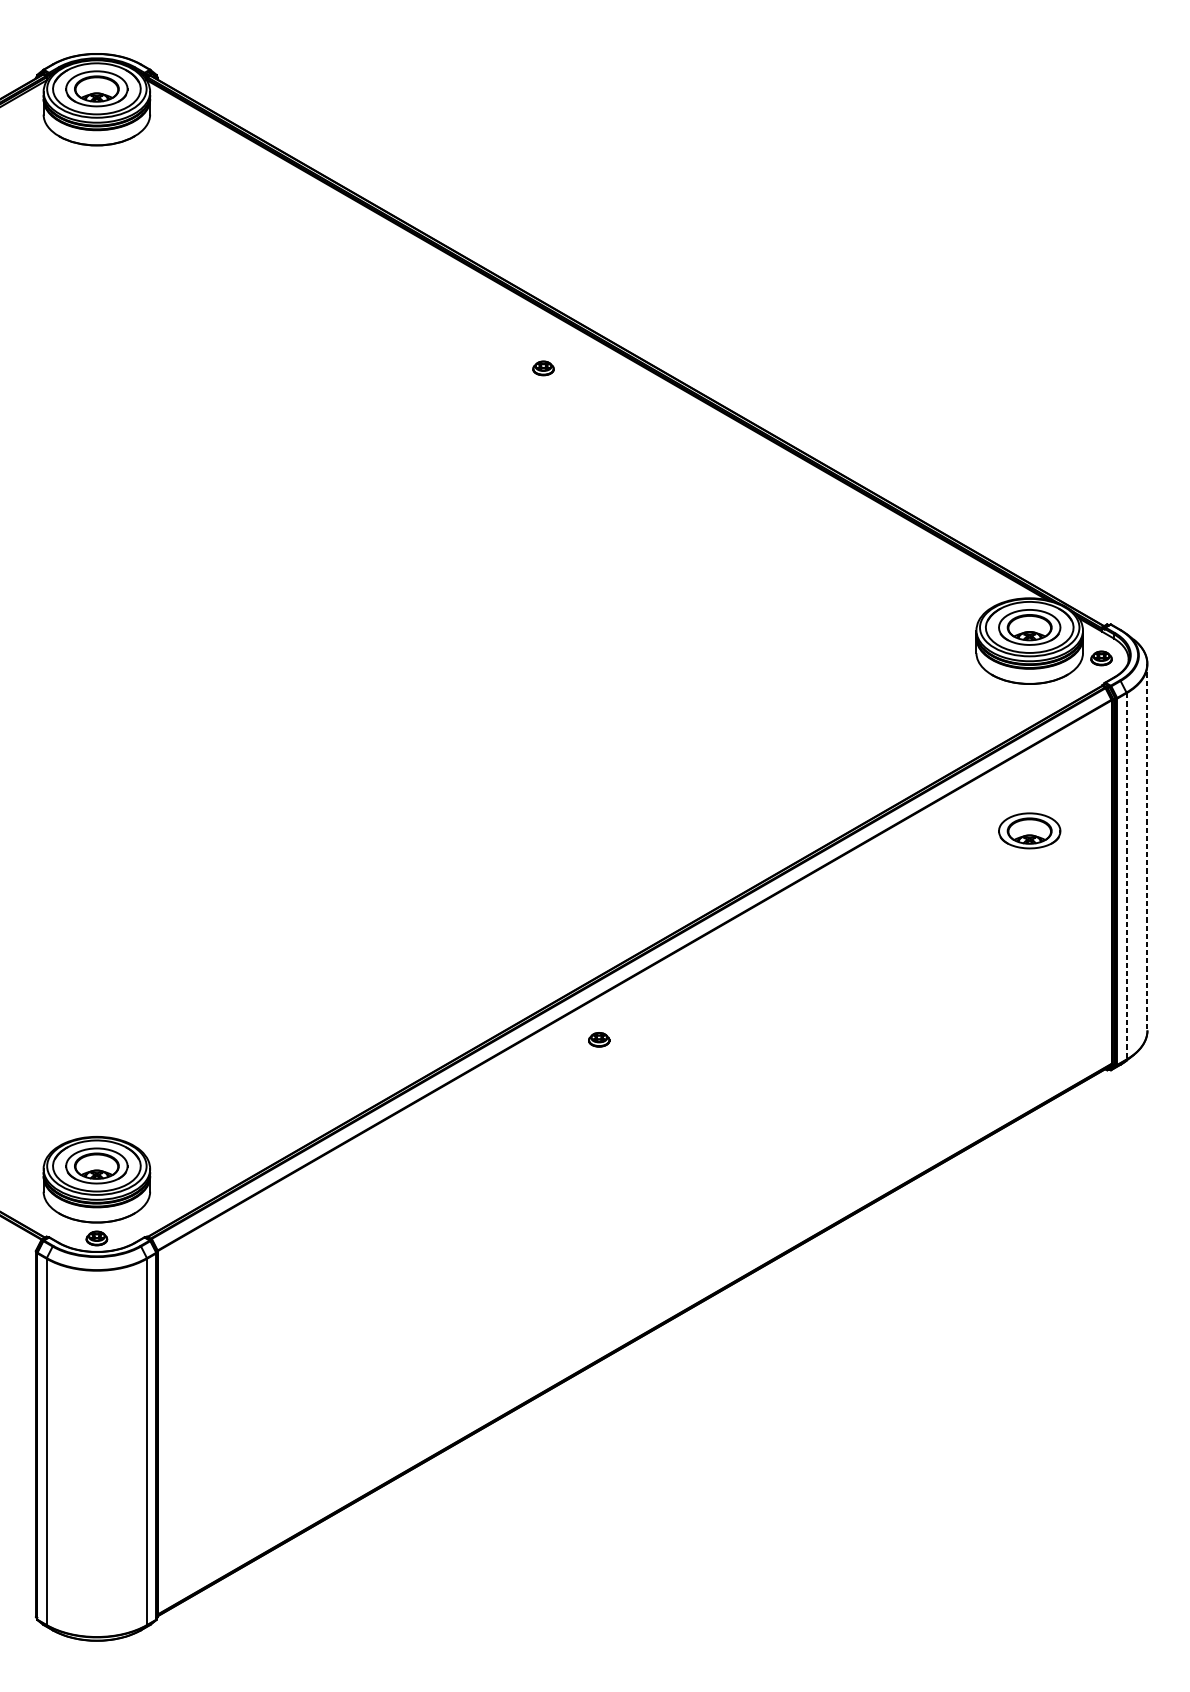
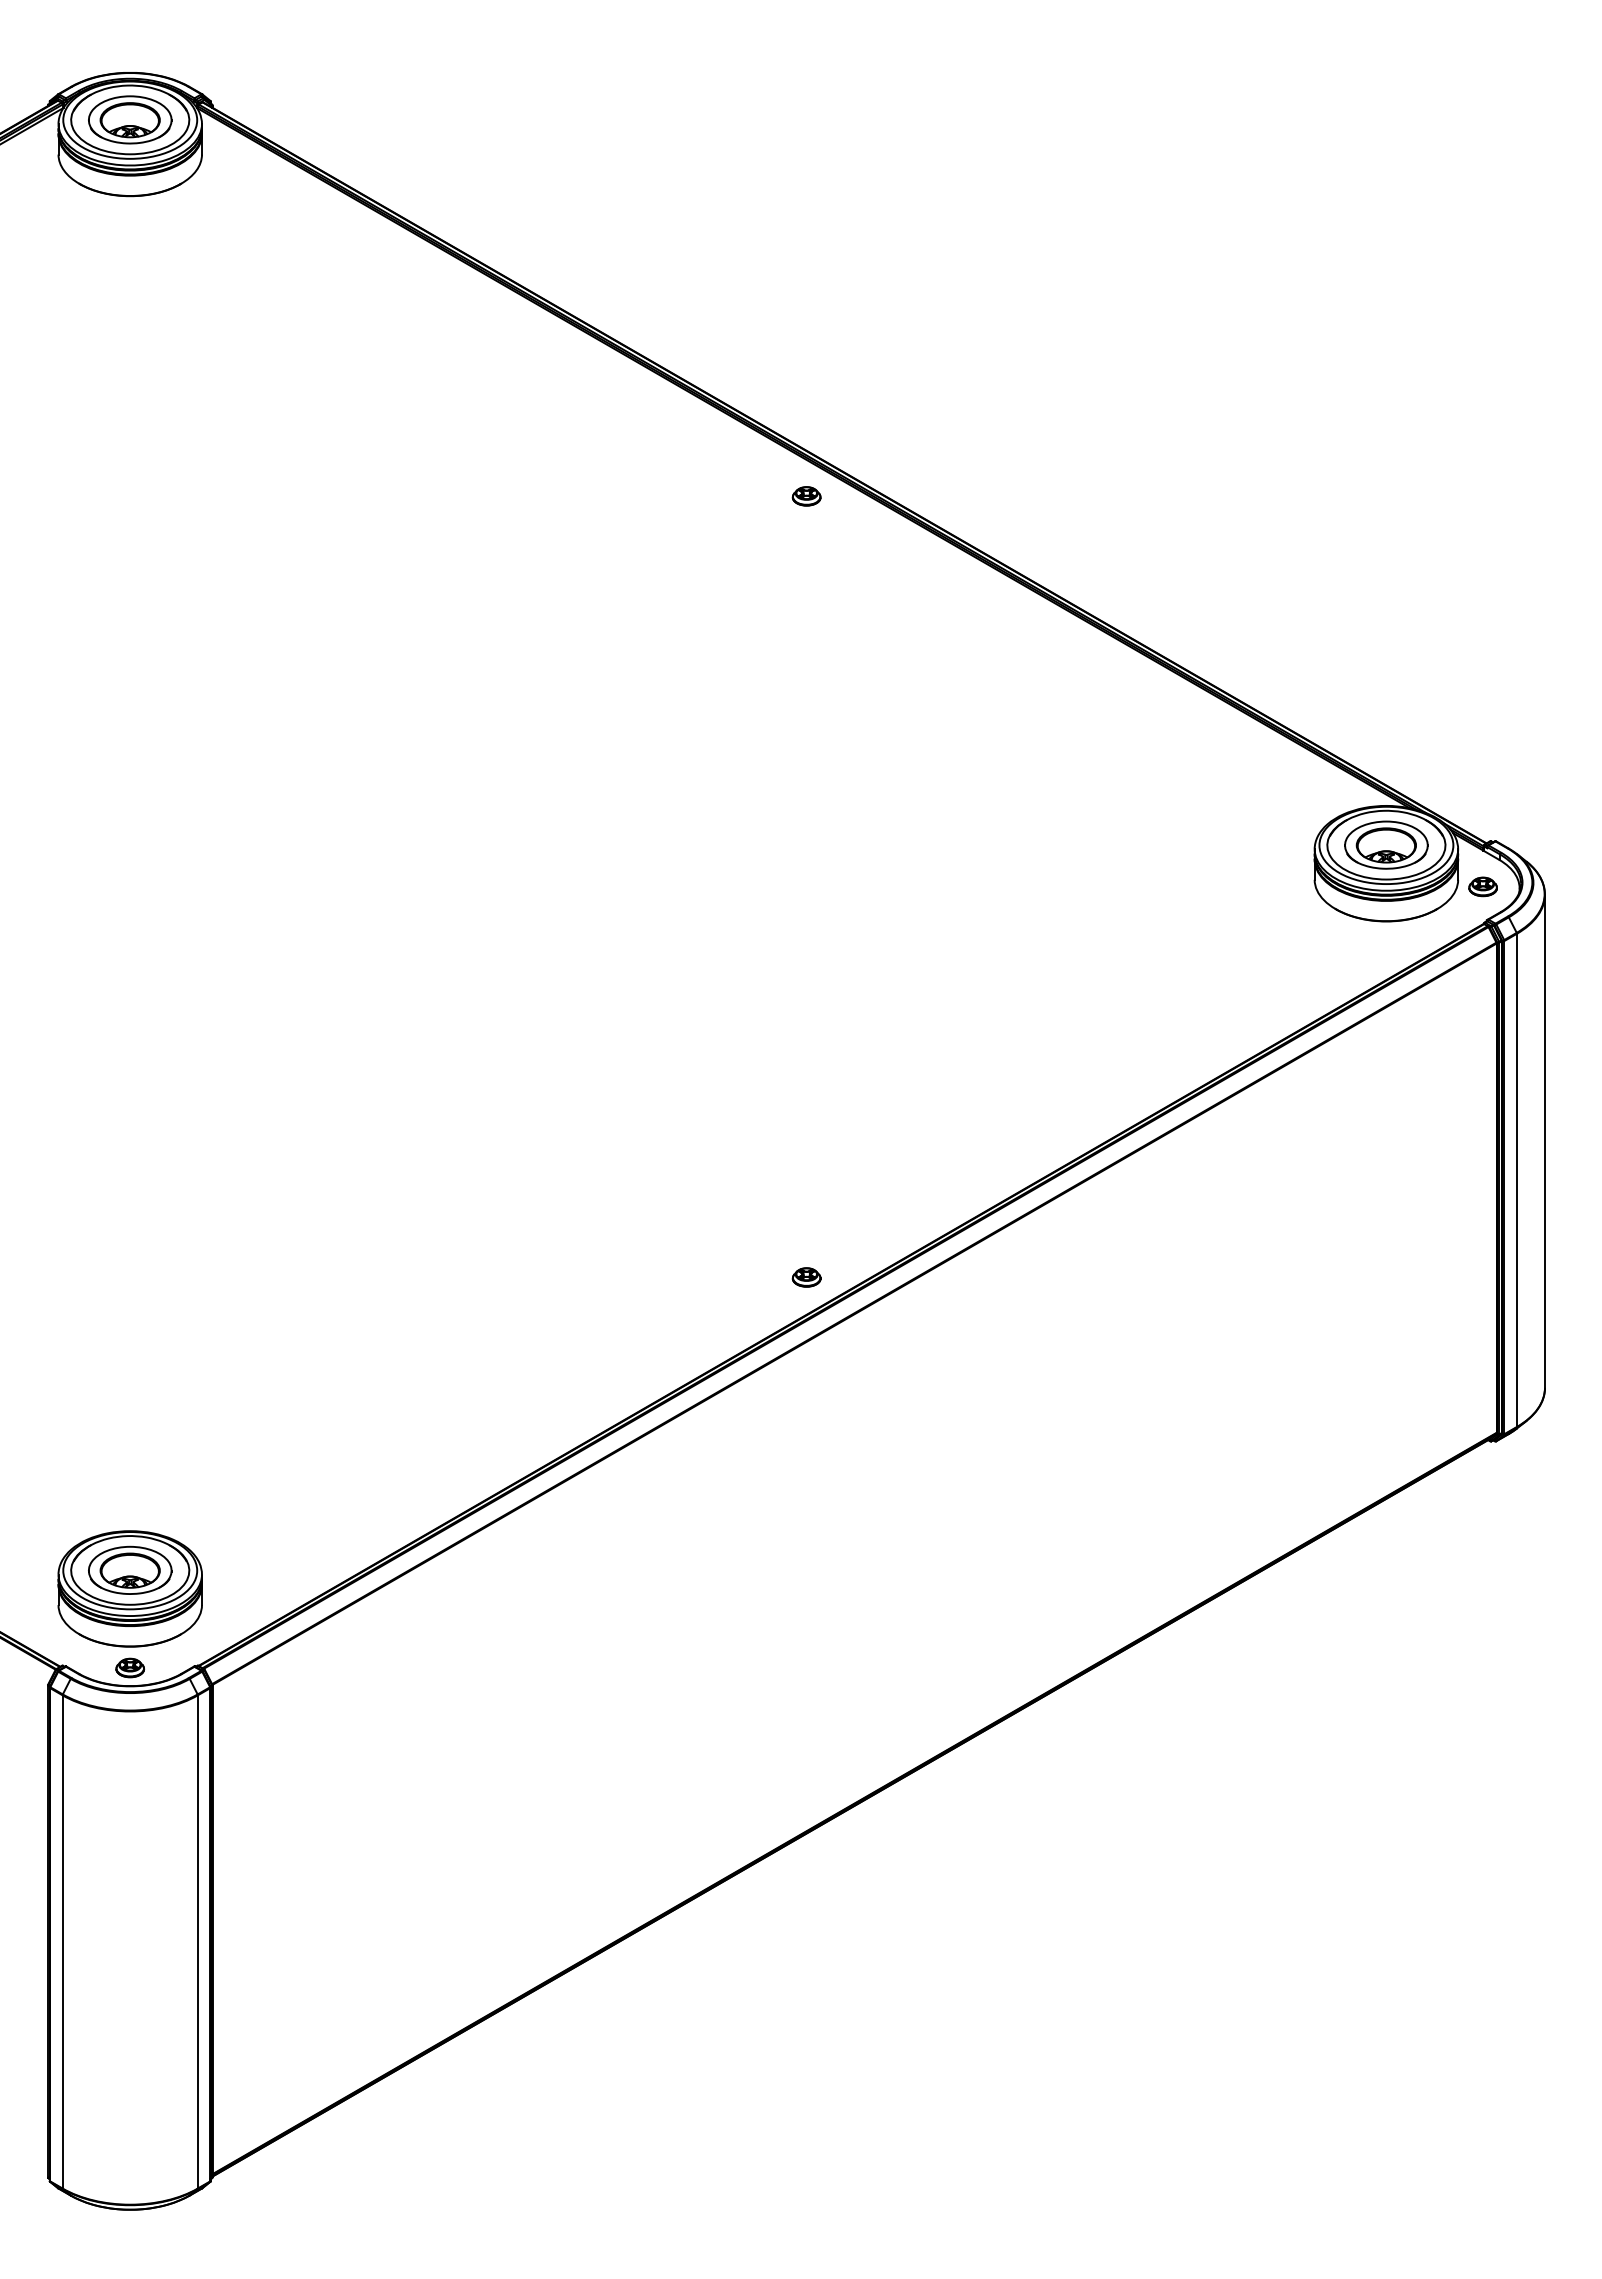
part: (543, 368) -> (806, 496), moved
part: (1029, 830) -> (1386, 1118), removed
line: (1147, 847) -> (1544, 1141), dashed -> solid
line: (1126, 876) -> (1516, 1180), dashed -> solid
part: (599, 1039) -> (806, 1277), moved

